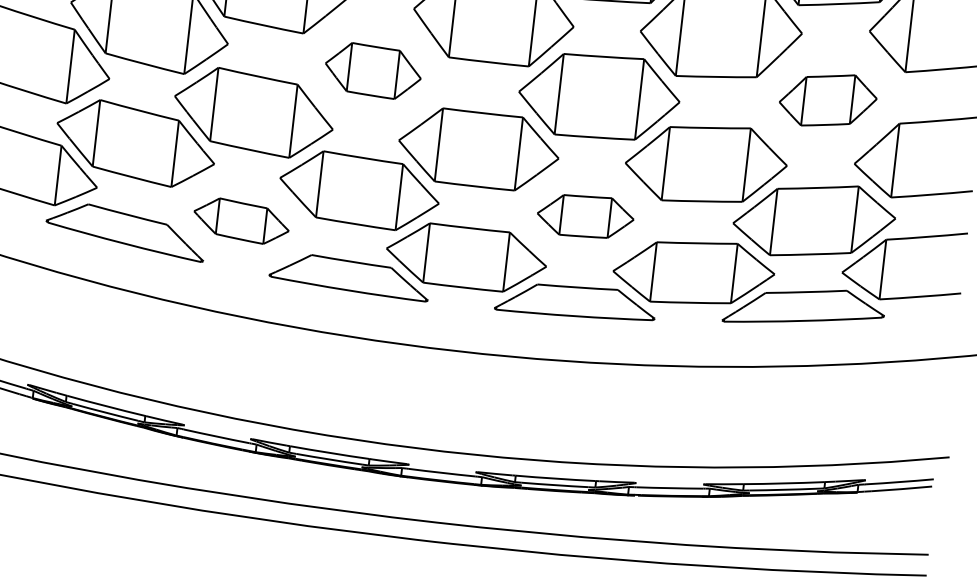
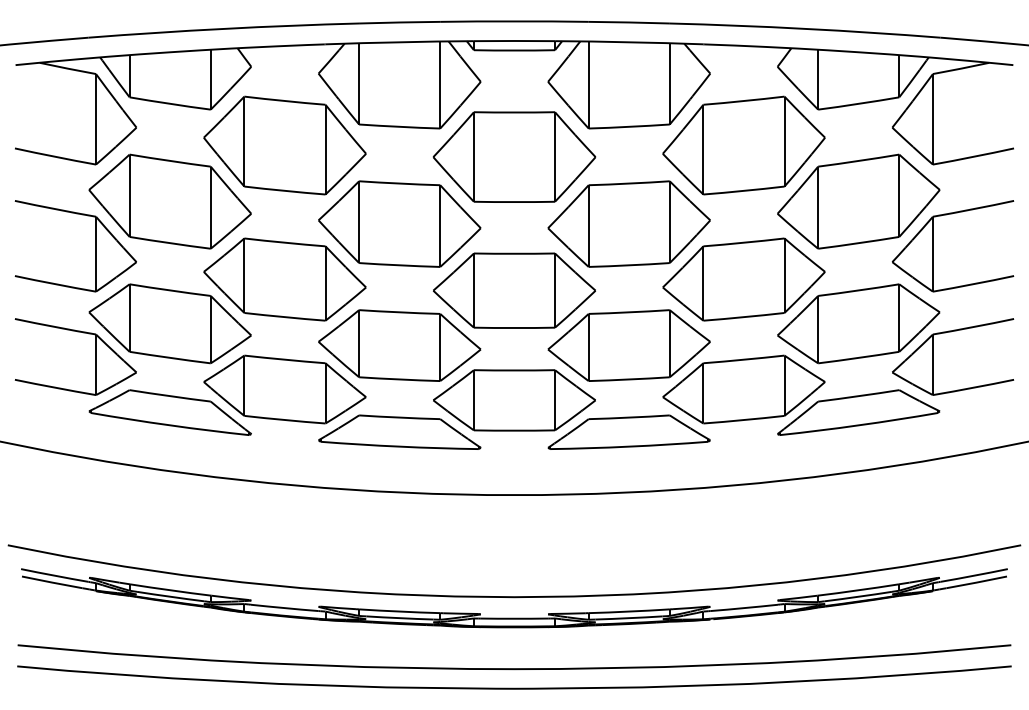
part: (373, 70) -> (399, 223), size x1.67
part: (827, 100) -> (858, 201), size x1.67
part: (585, 216) -> (628, 345), size x1.67
part: (241, 221) -> (284, 389), size x1.67

